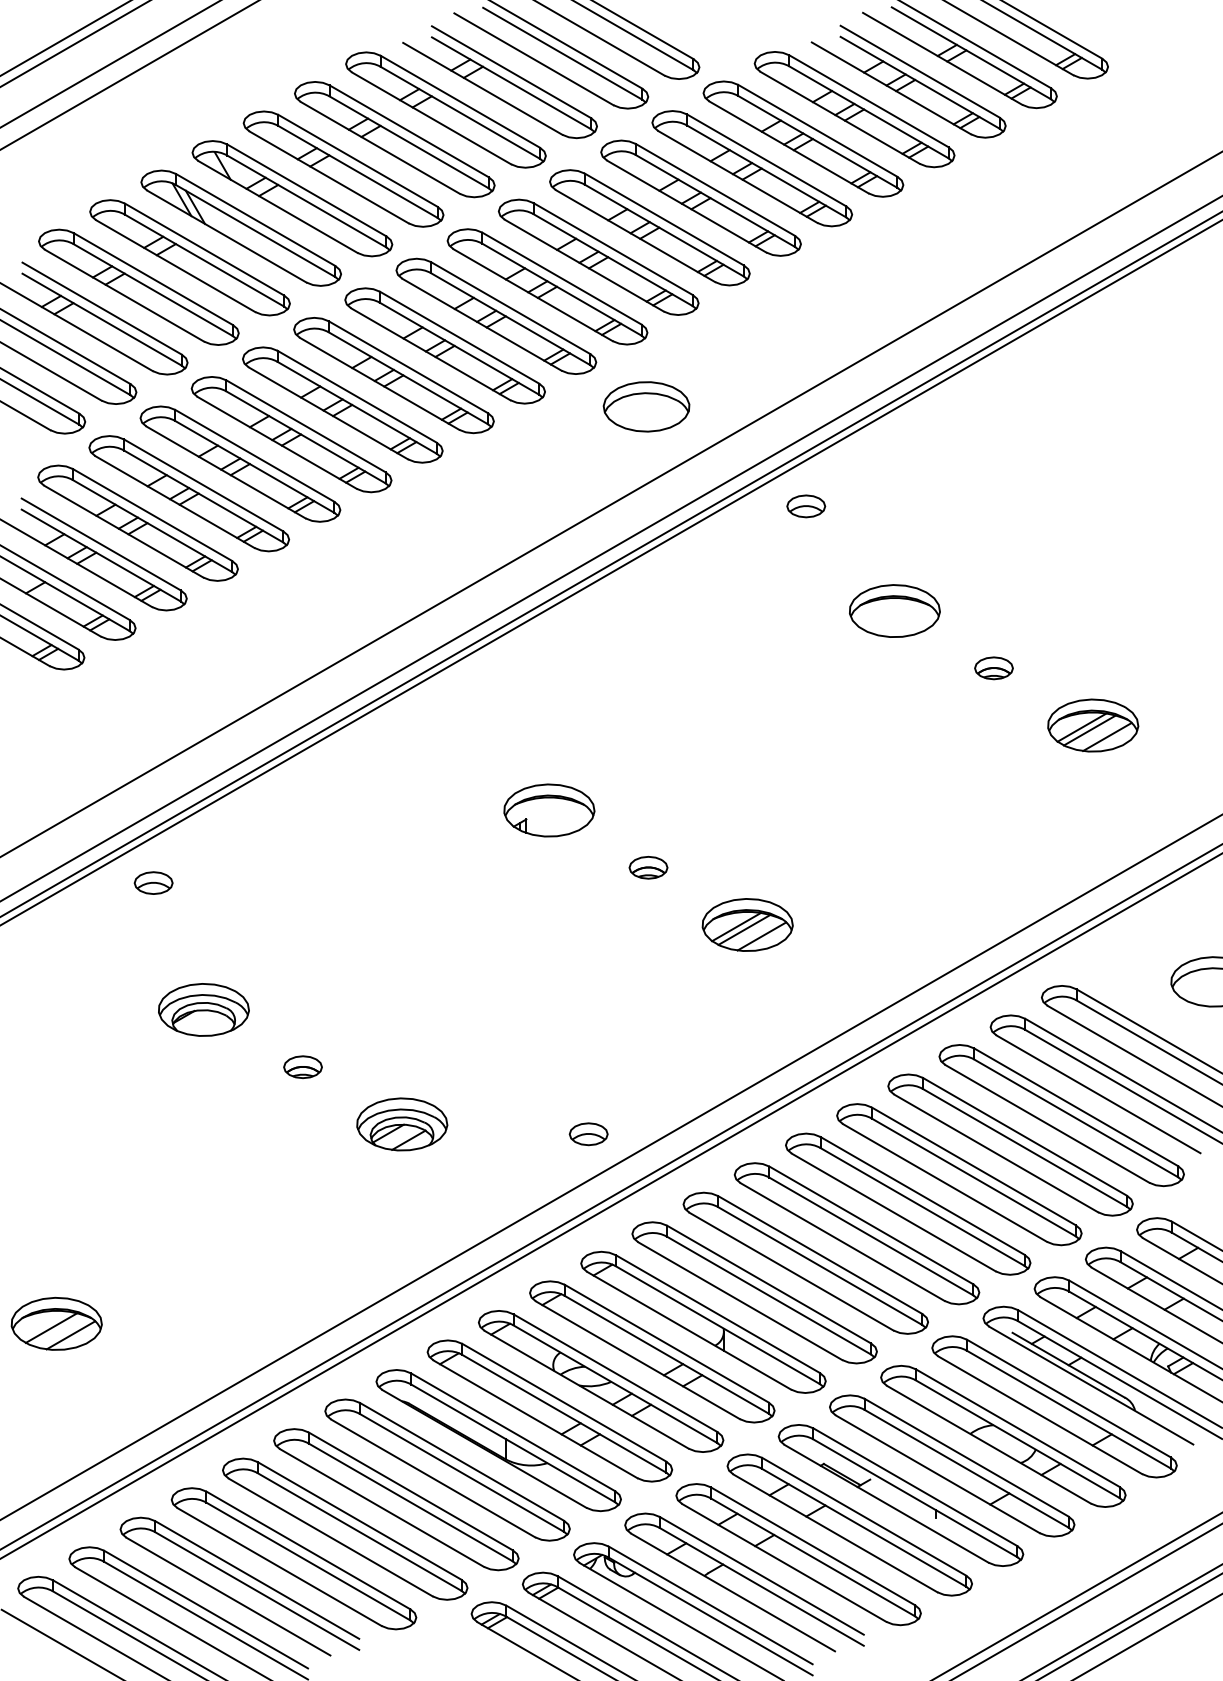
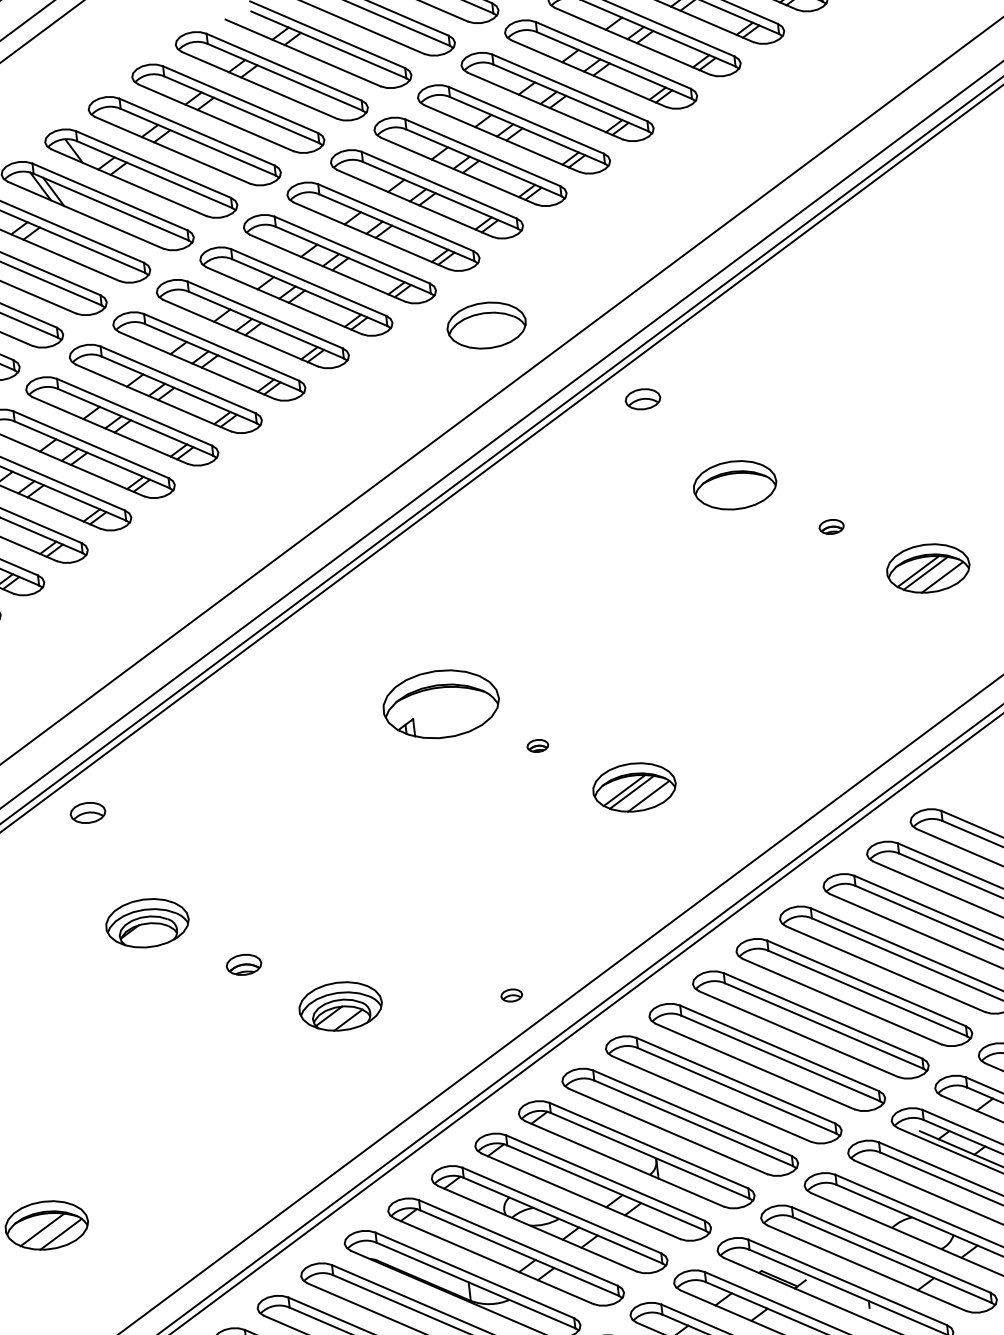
part: (993, 668) -> (831, 527), size x0.7
part: (549, 810) -> (441, 704), size x1.4
part: (648, 867) -> (537, 745), size x0.6
part: (588, 1134) -> (511, 995), size x0.6

